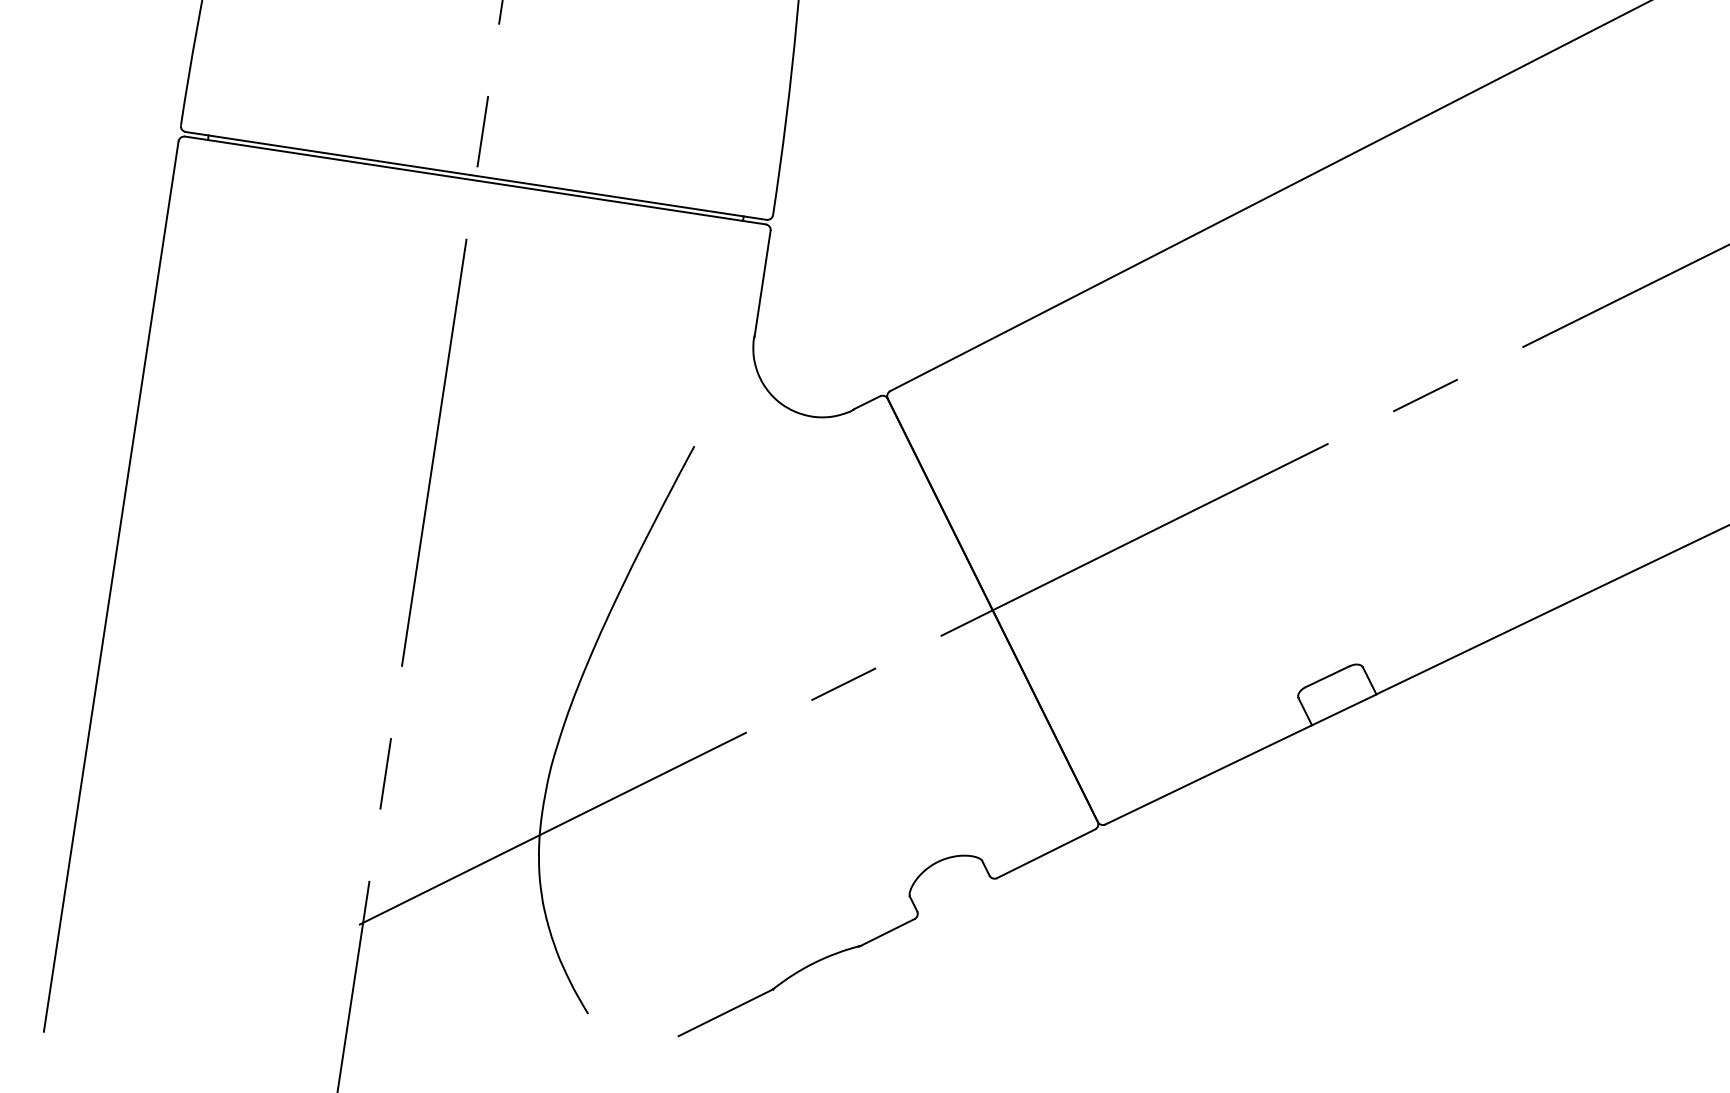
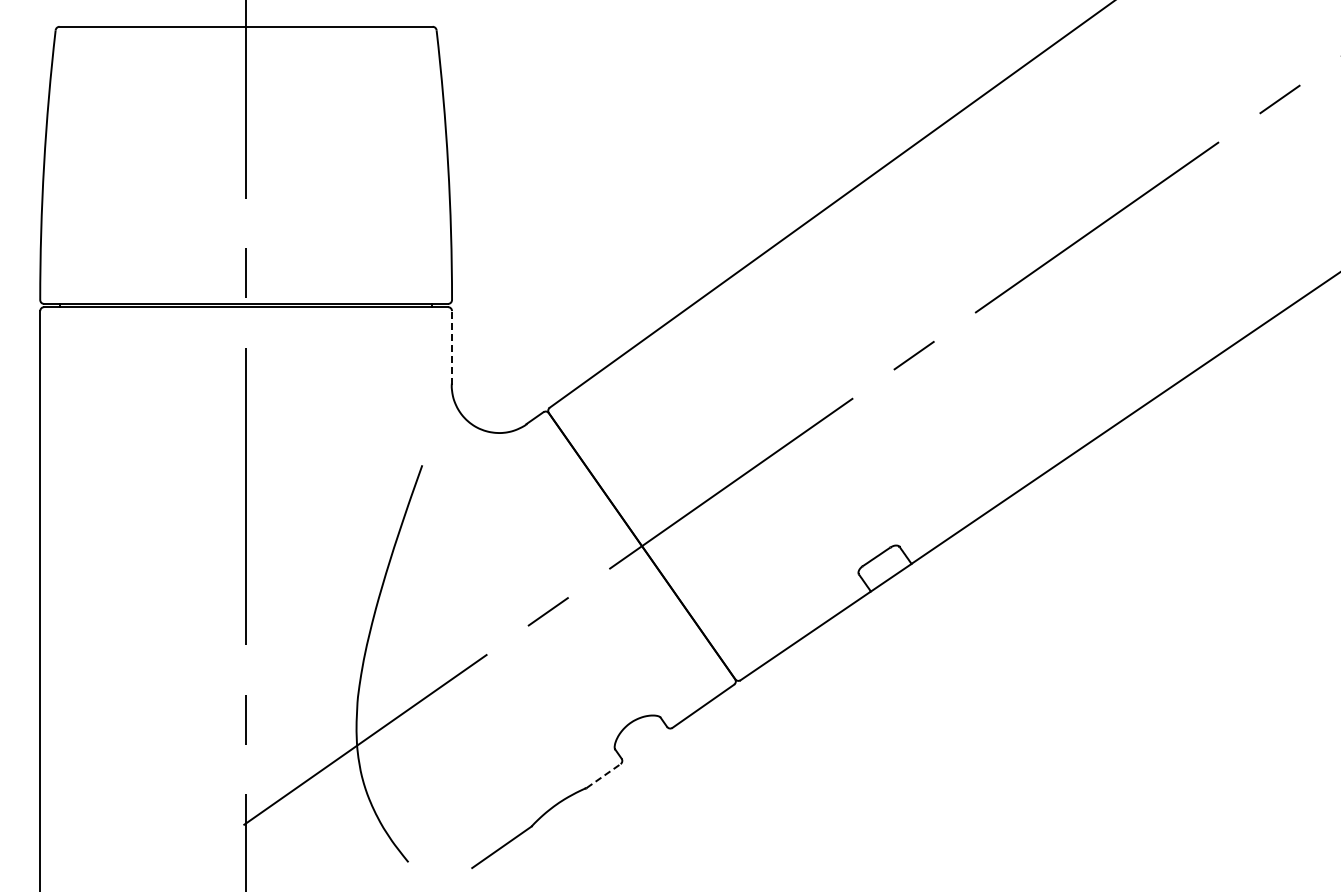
line: (761, 284) -> (451, 348), solid -> dashed
line: (887, 933) -> (603, 776), solid -> dashed

